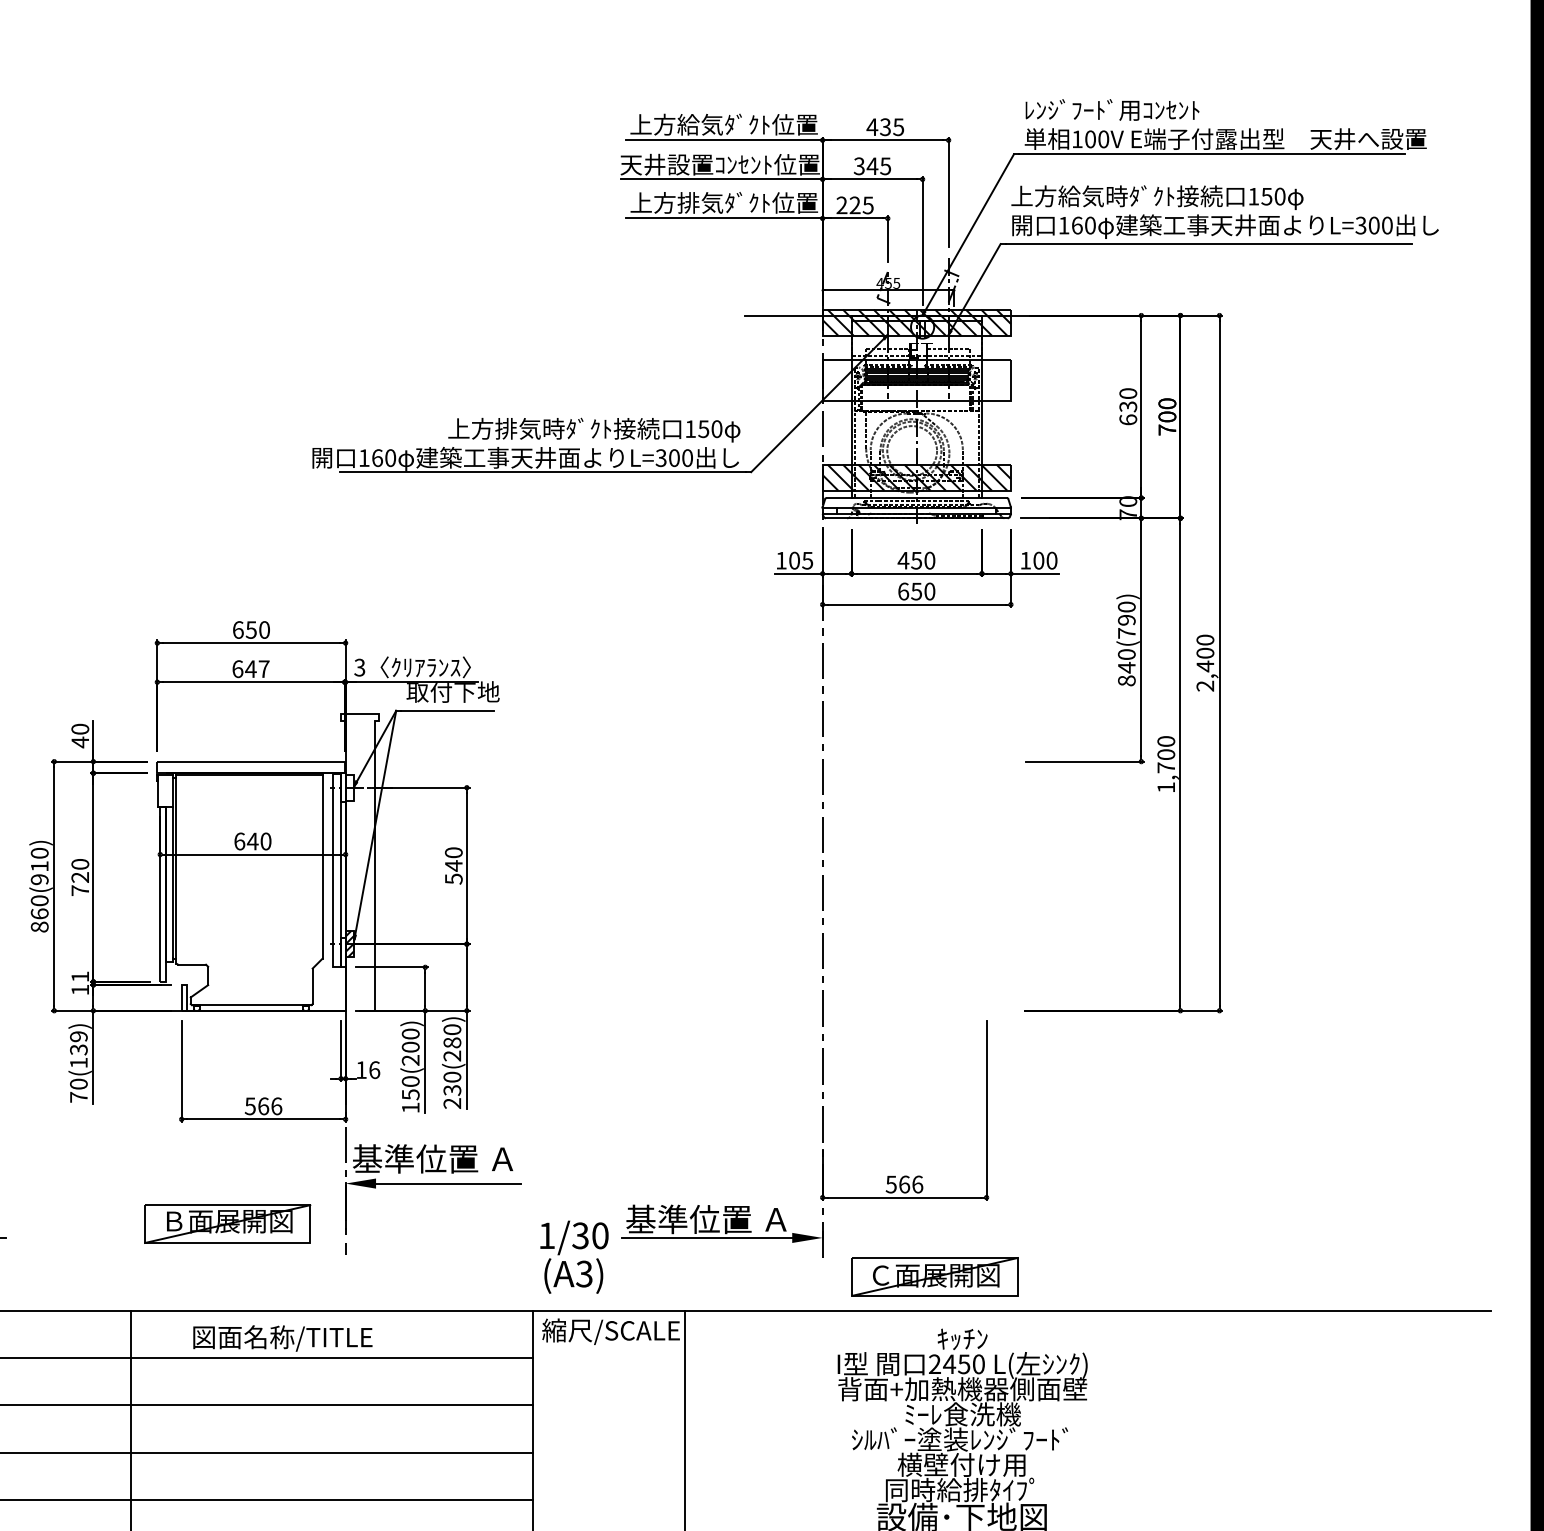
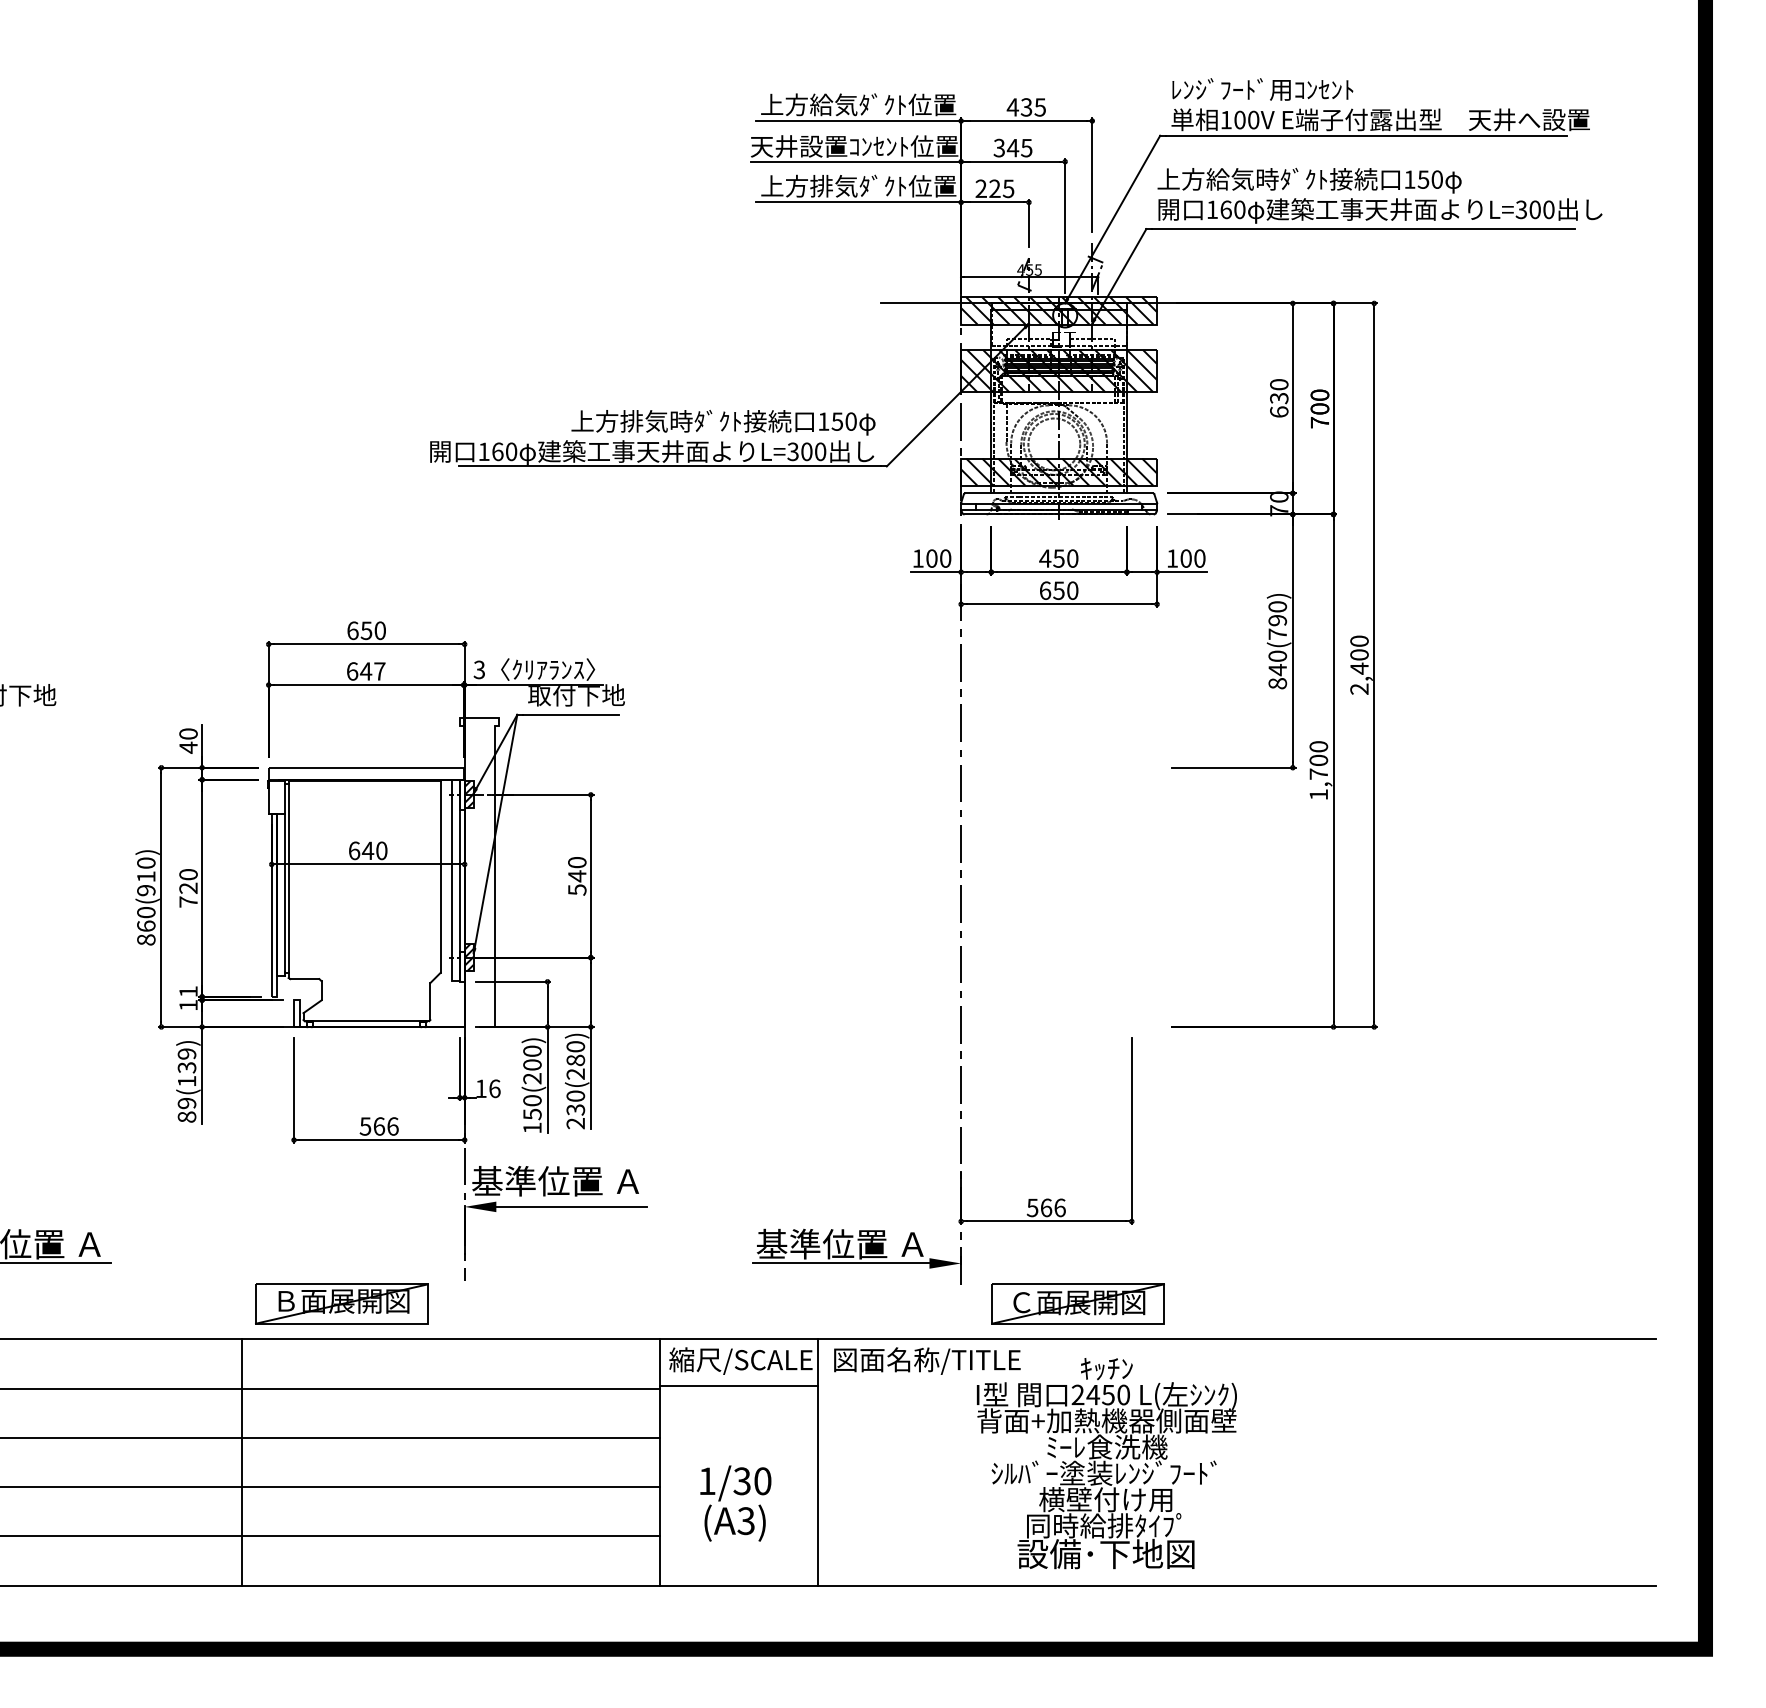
hatch: (917, 380) -> (1059, 371), added
text: (807, 560) -> (945, 558), 105 -> 100
hatch: (349, 787) -> (468, 794), added
text: (78, 1090) -> (186, 1109), 70(139) -> 89(139)
part: (227, 1223) -> (341, 1303), moved
text: (574, 1257) -> (735, 1503), moved
text: (283, 1337) -> (927, 1360), moved
line: (608, 1356) -> (738, 1386), added

